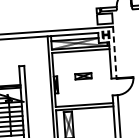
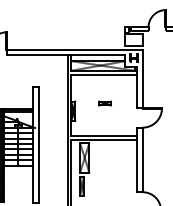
line: (114, 53) -> (142, 79), dashed -> solid
part: (82, 76) -> (104, 103), size x0.62

